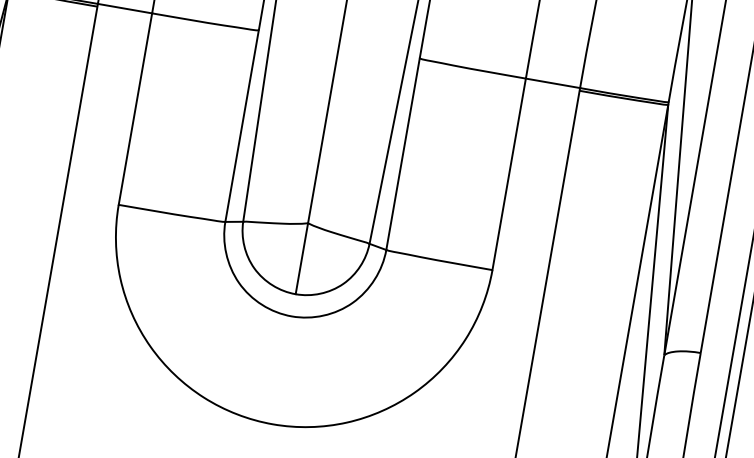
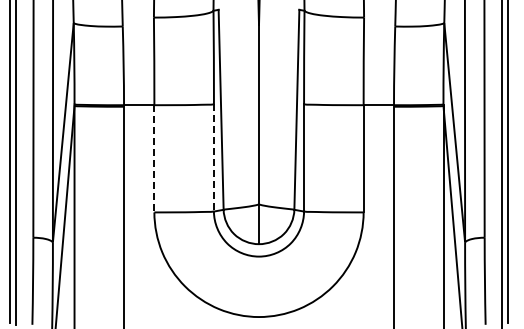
line: (135, 108) -> (154, 158), solid -> dashed
line: (241, 125) -> (213, 157), solid -> dashed

